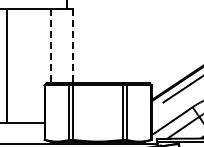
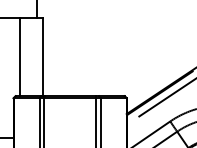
line: (50, 46) -> (19, 57), dashed -> solid
line: (72, 46) -> (43, 57), dashed -> solid

